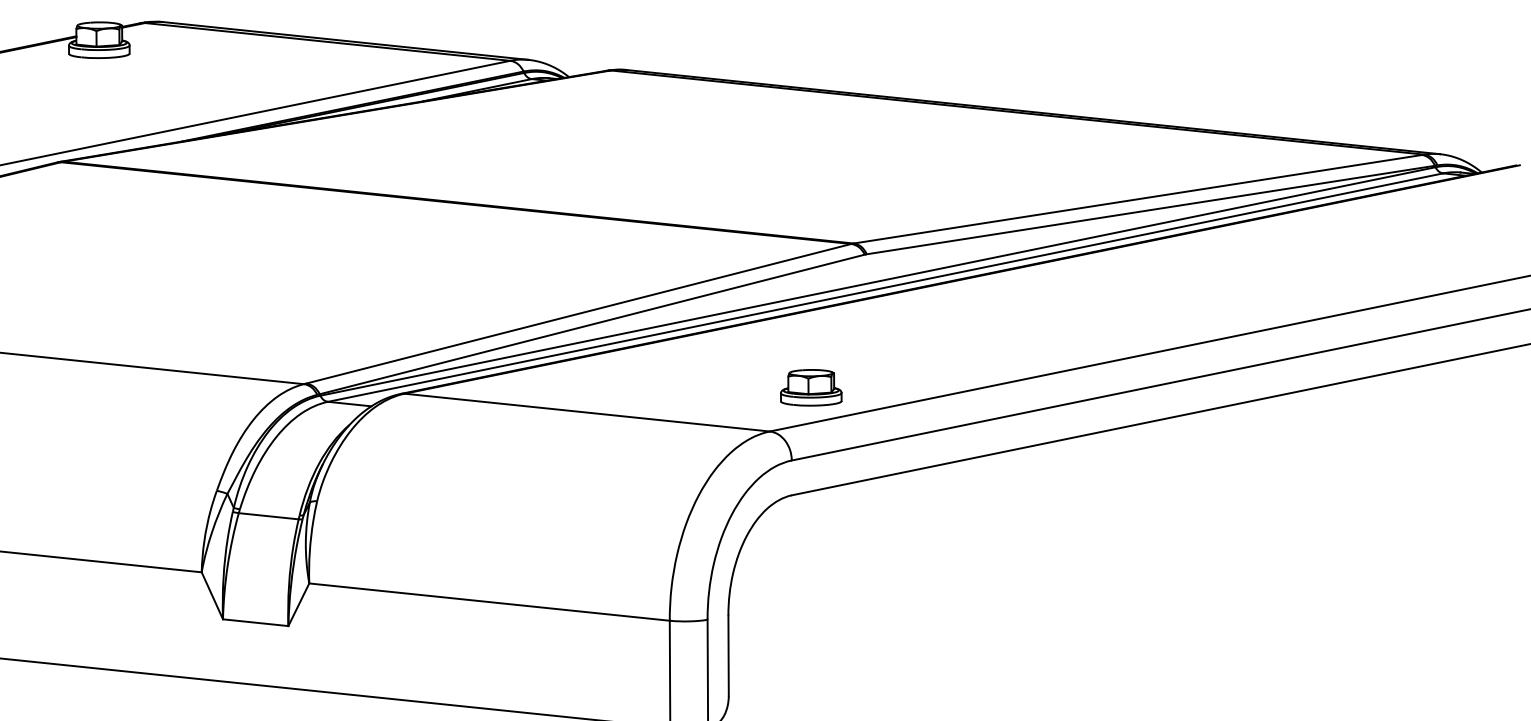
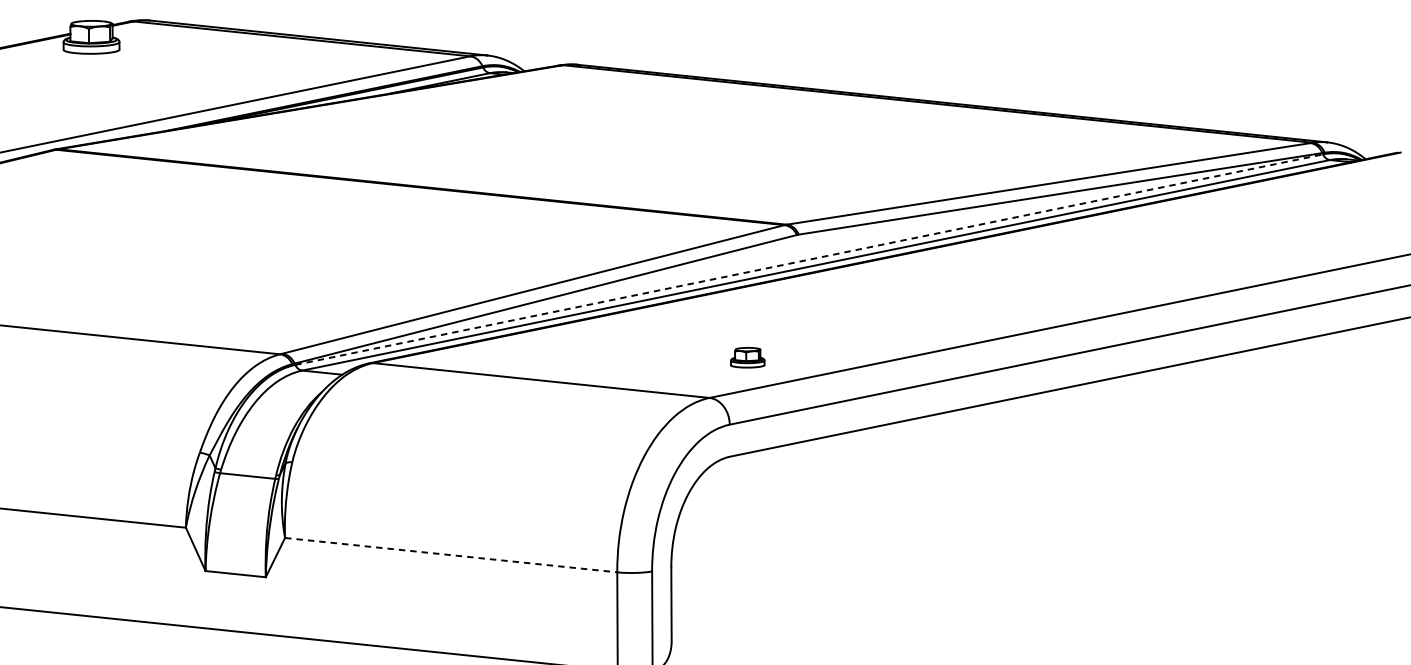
line: (878, 281) -> (809, 259), solid -> dashed
part: (811, 387) -> (747, 357), size x0.6
line: (490, 602) -> (452, 555), solid -> dashed

